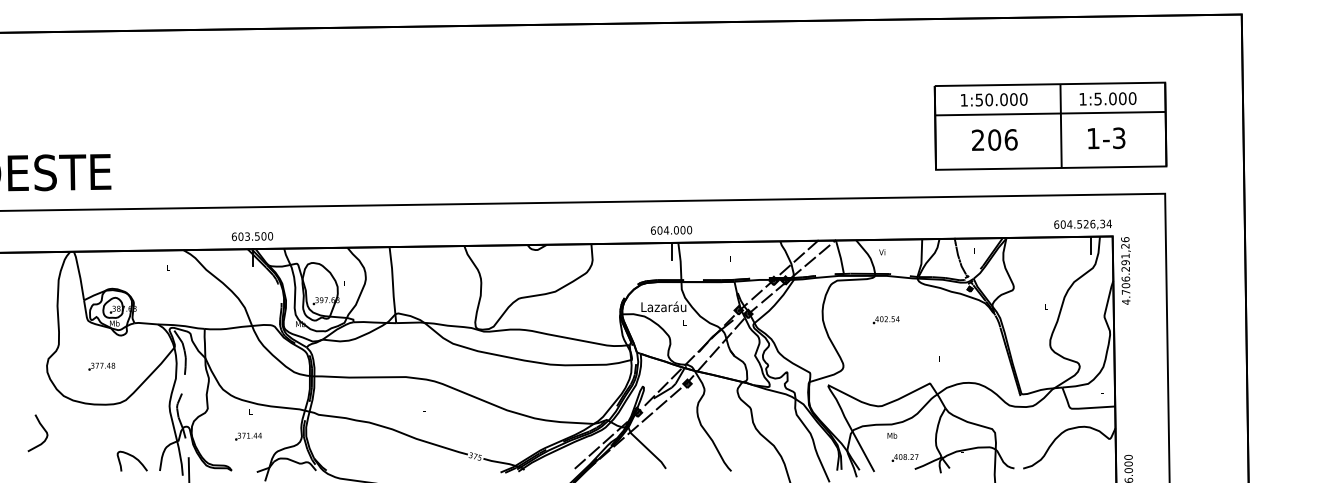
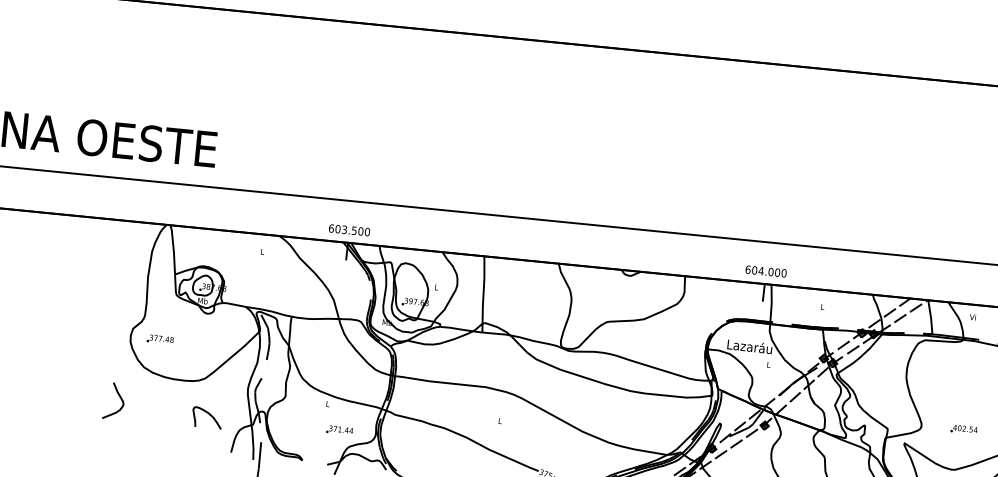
text: (885, 320) -> (963, 429), moved
text: (101, 366) -> (160, 339), moved
text: (248, 436) -> (339, 430), moved
curve: (132, 457) -> (207, 414), moved

